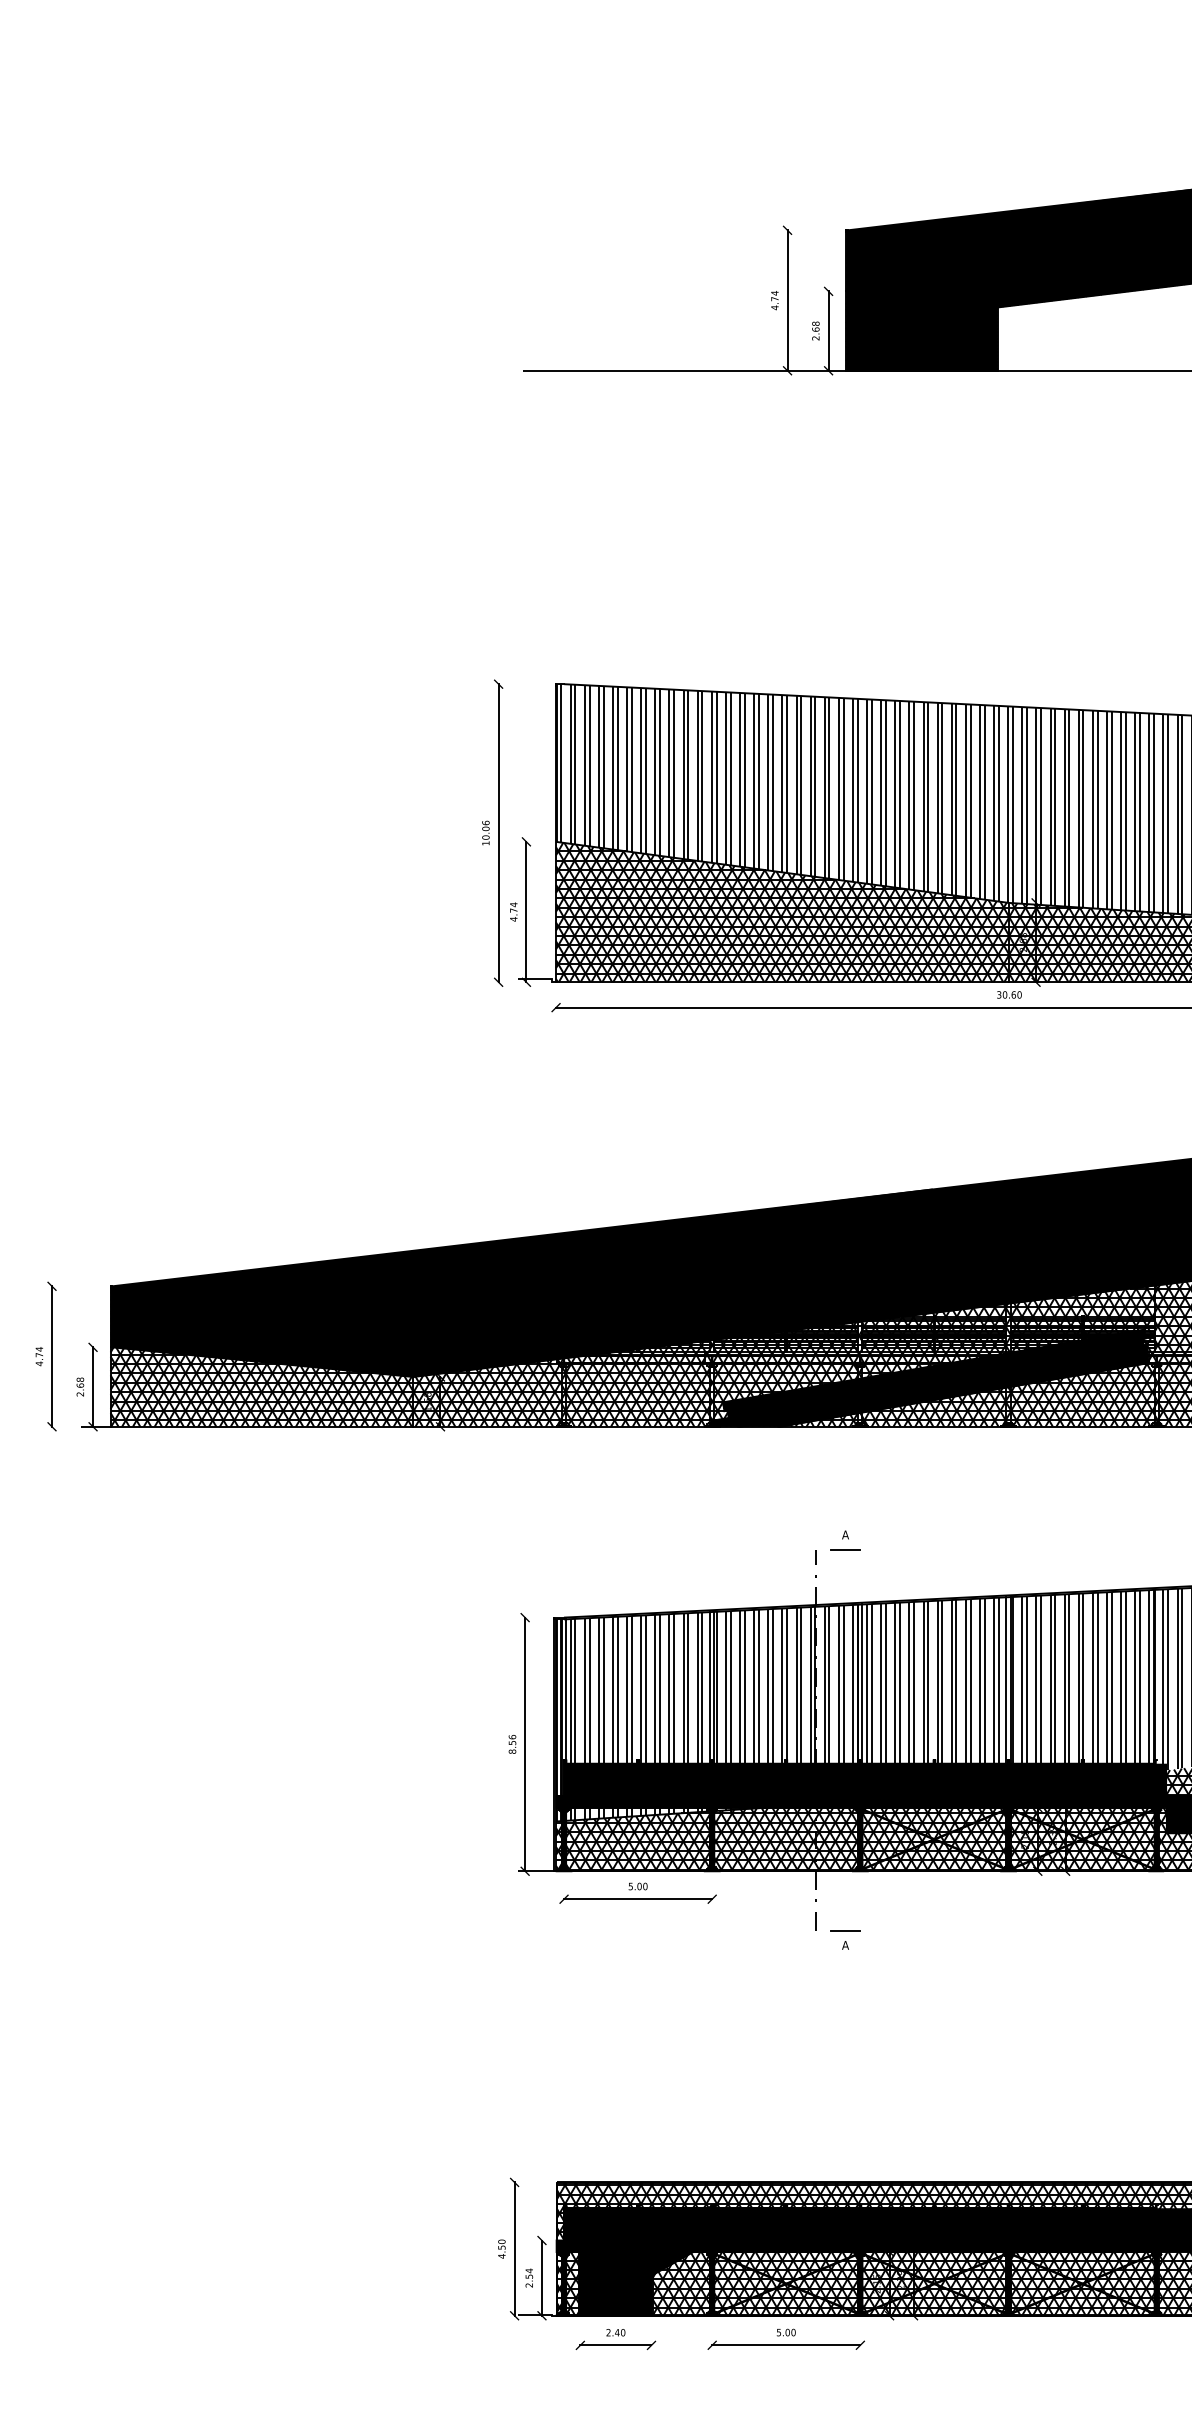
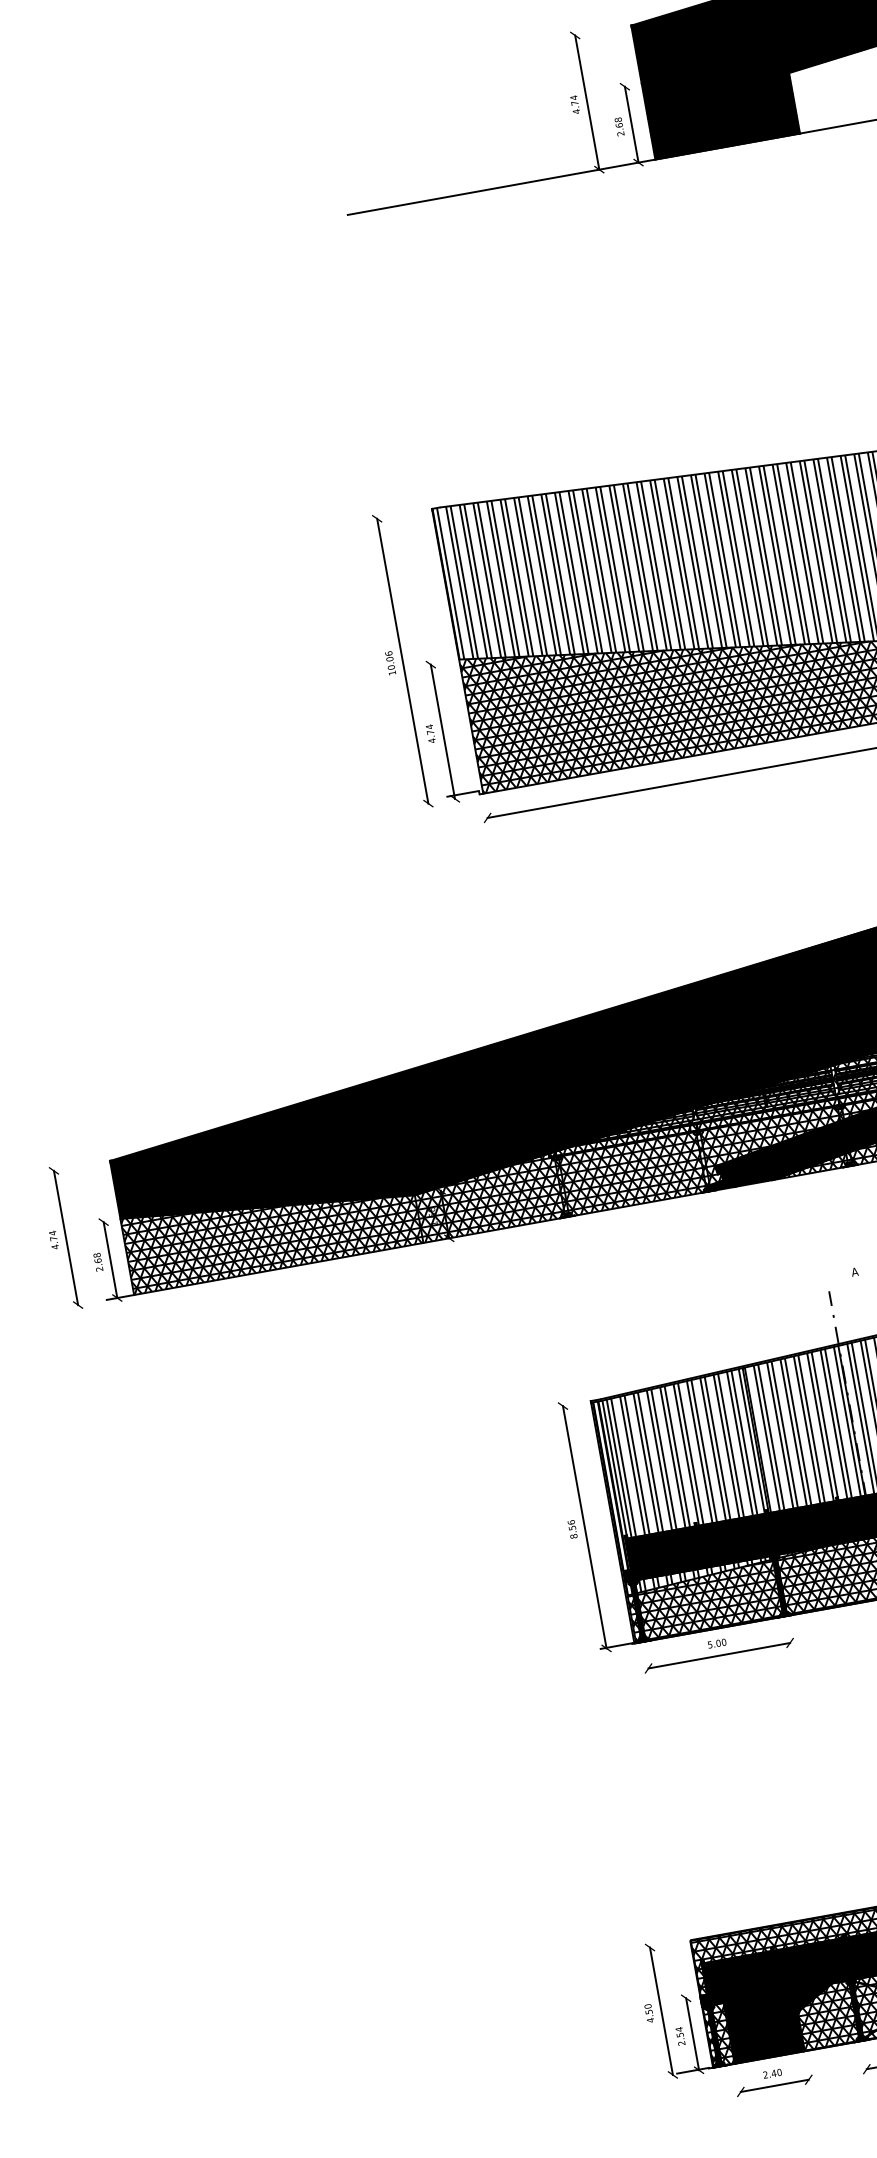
line: (845, 1549) -> (857, 1285), removed

